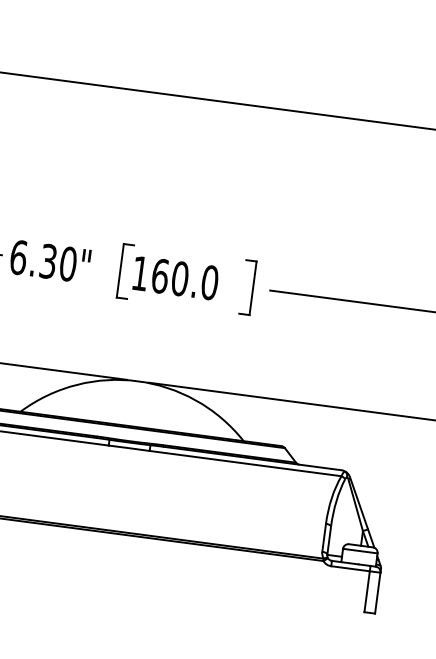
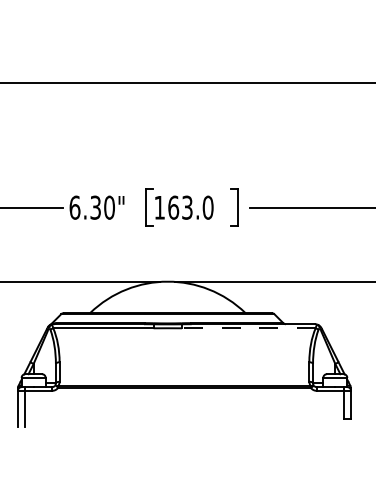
text: (180, 278) -> (187, 207), 160.0 -> 163.0
line: (245, 463) -> (248, 328), solid -> dashed

